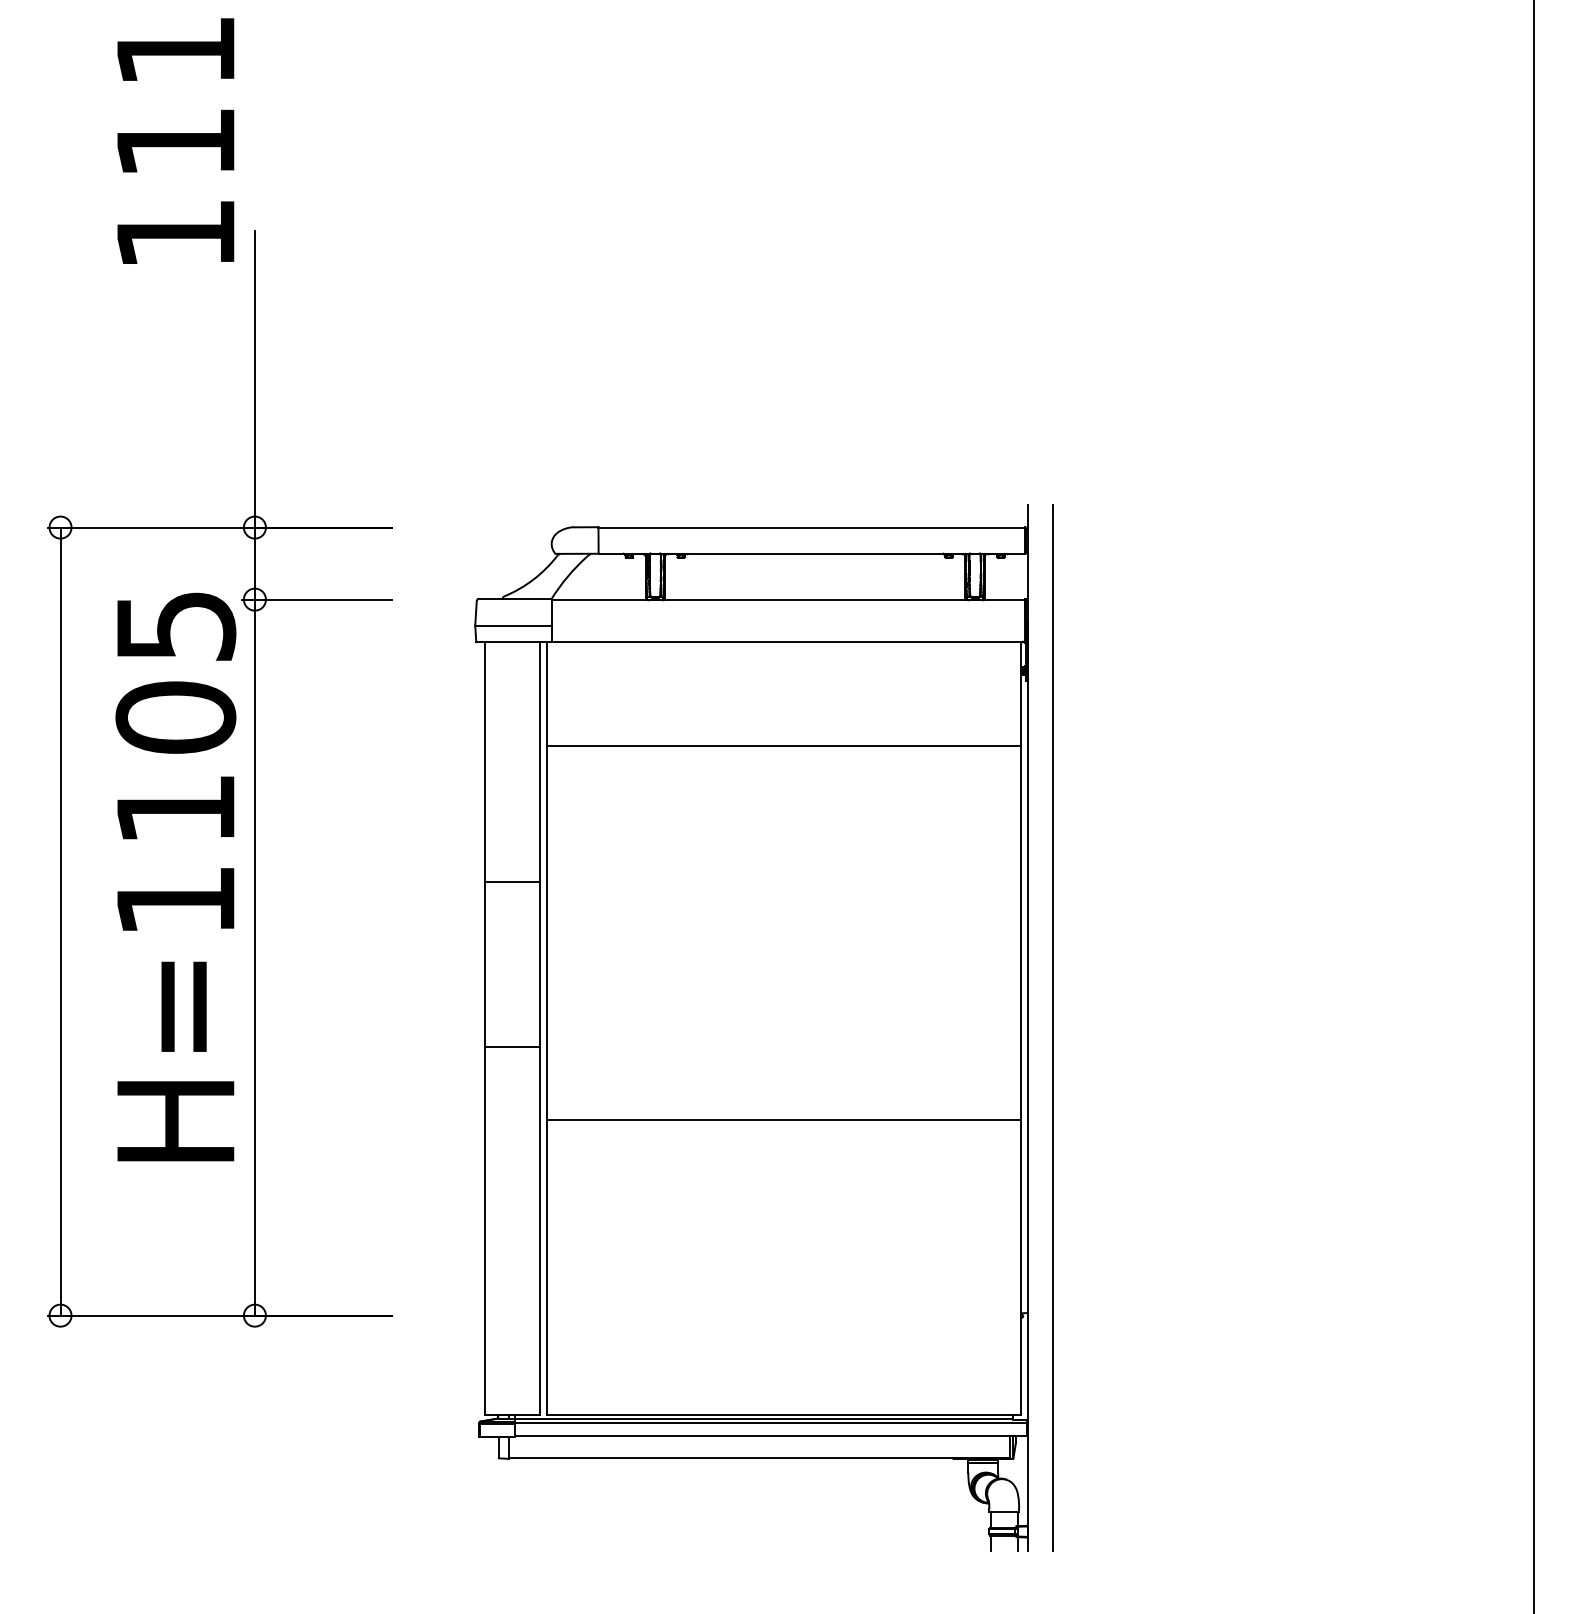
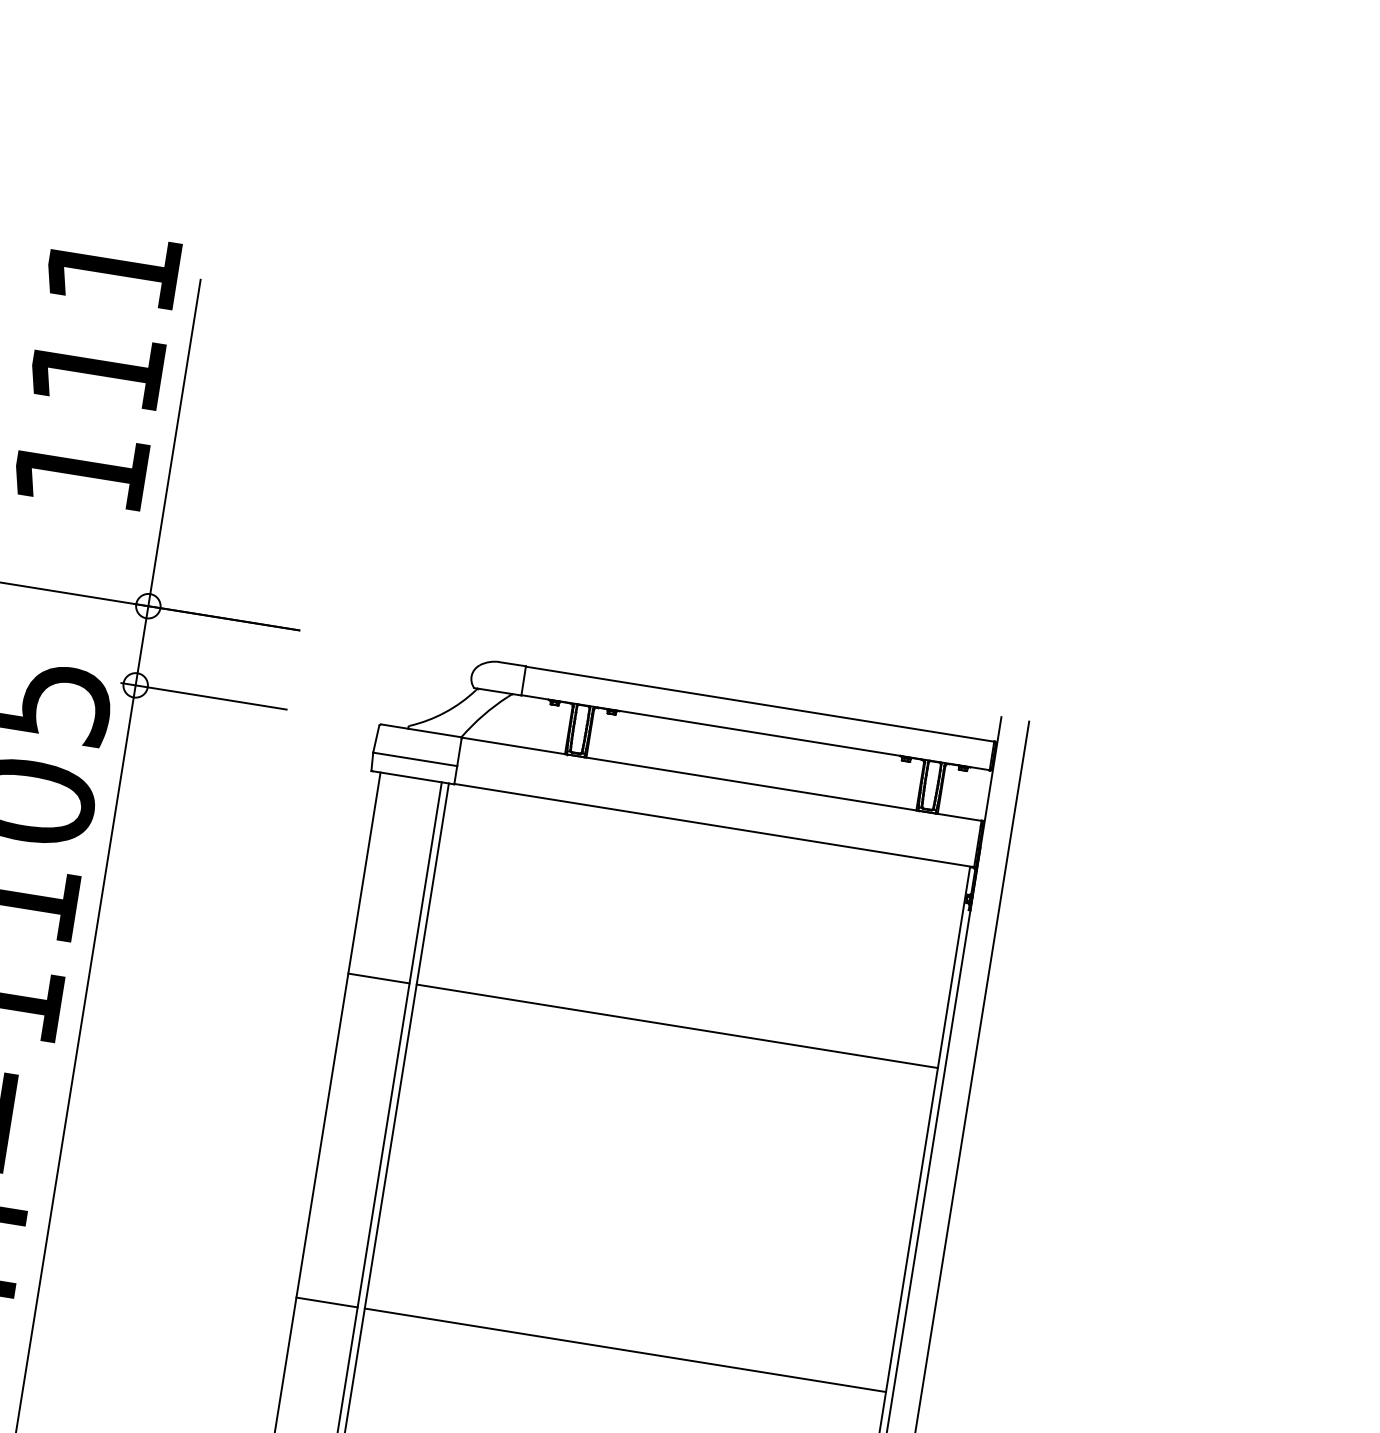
text: (175, 140) -> (96, 367), moved
line: (783, 746) -> (676, 1026), moved
line: (512, 882) -> (378, 978), moved
line: (512, 1046) -> (327, 1301), moved

